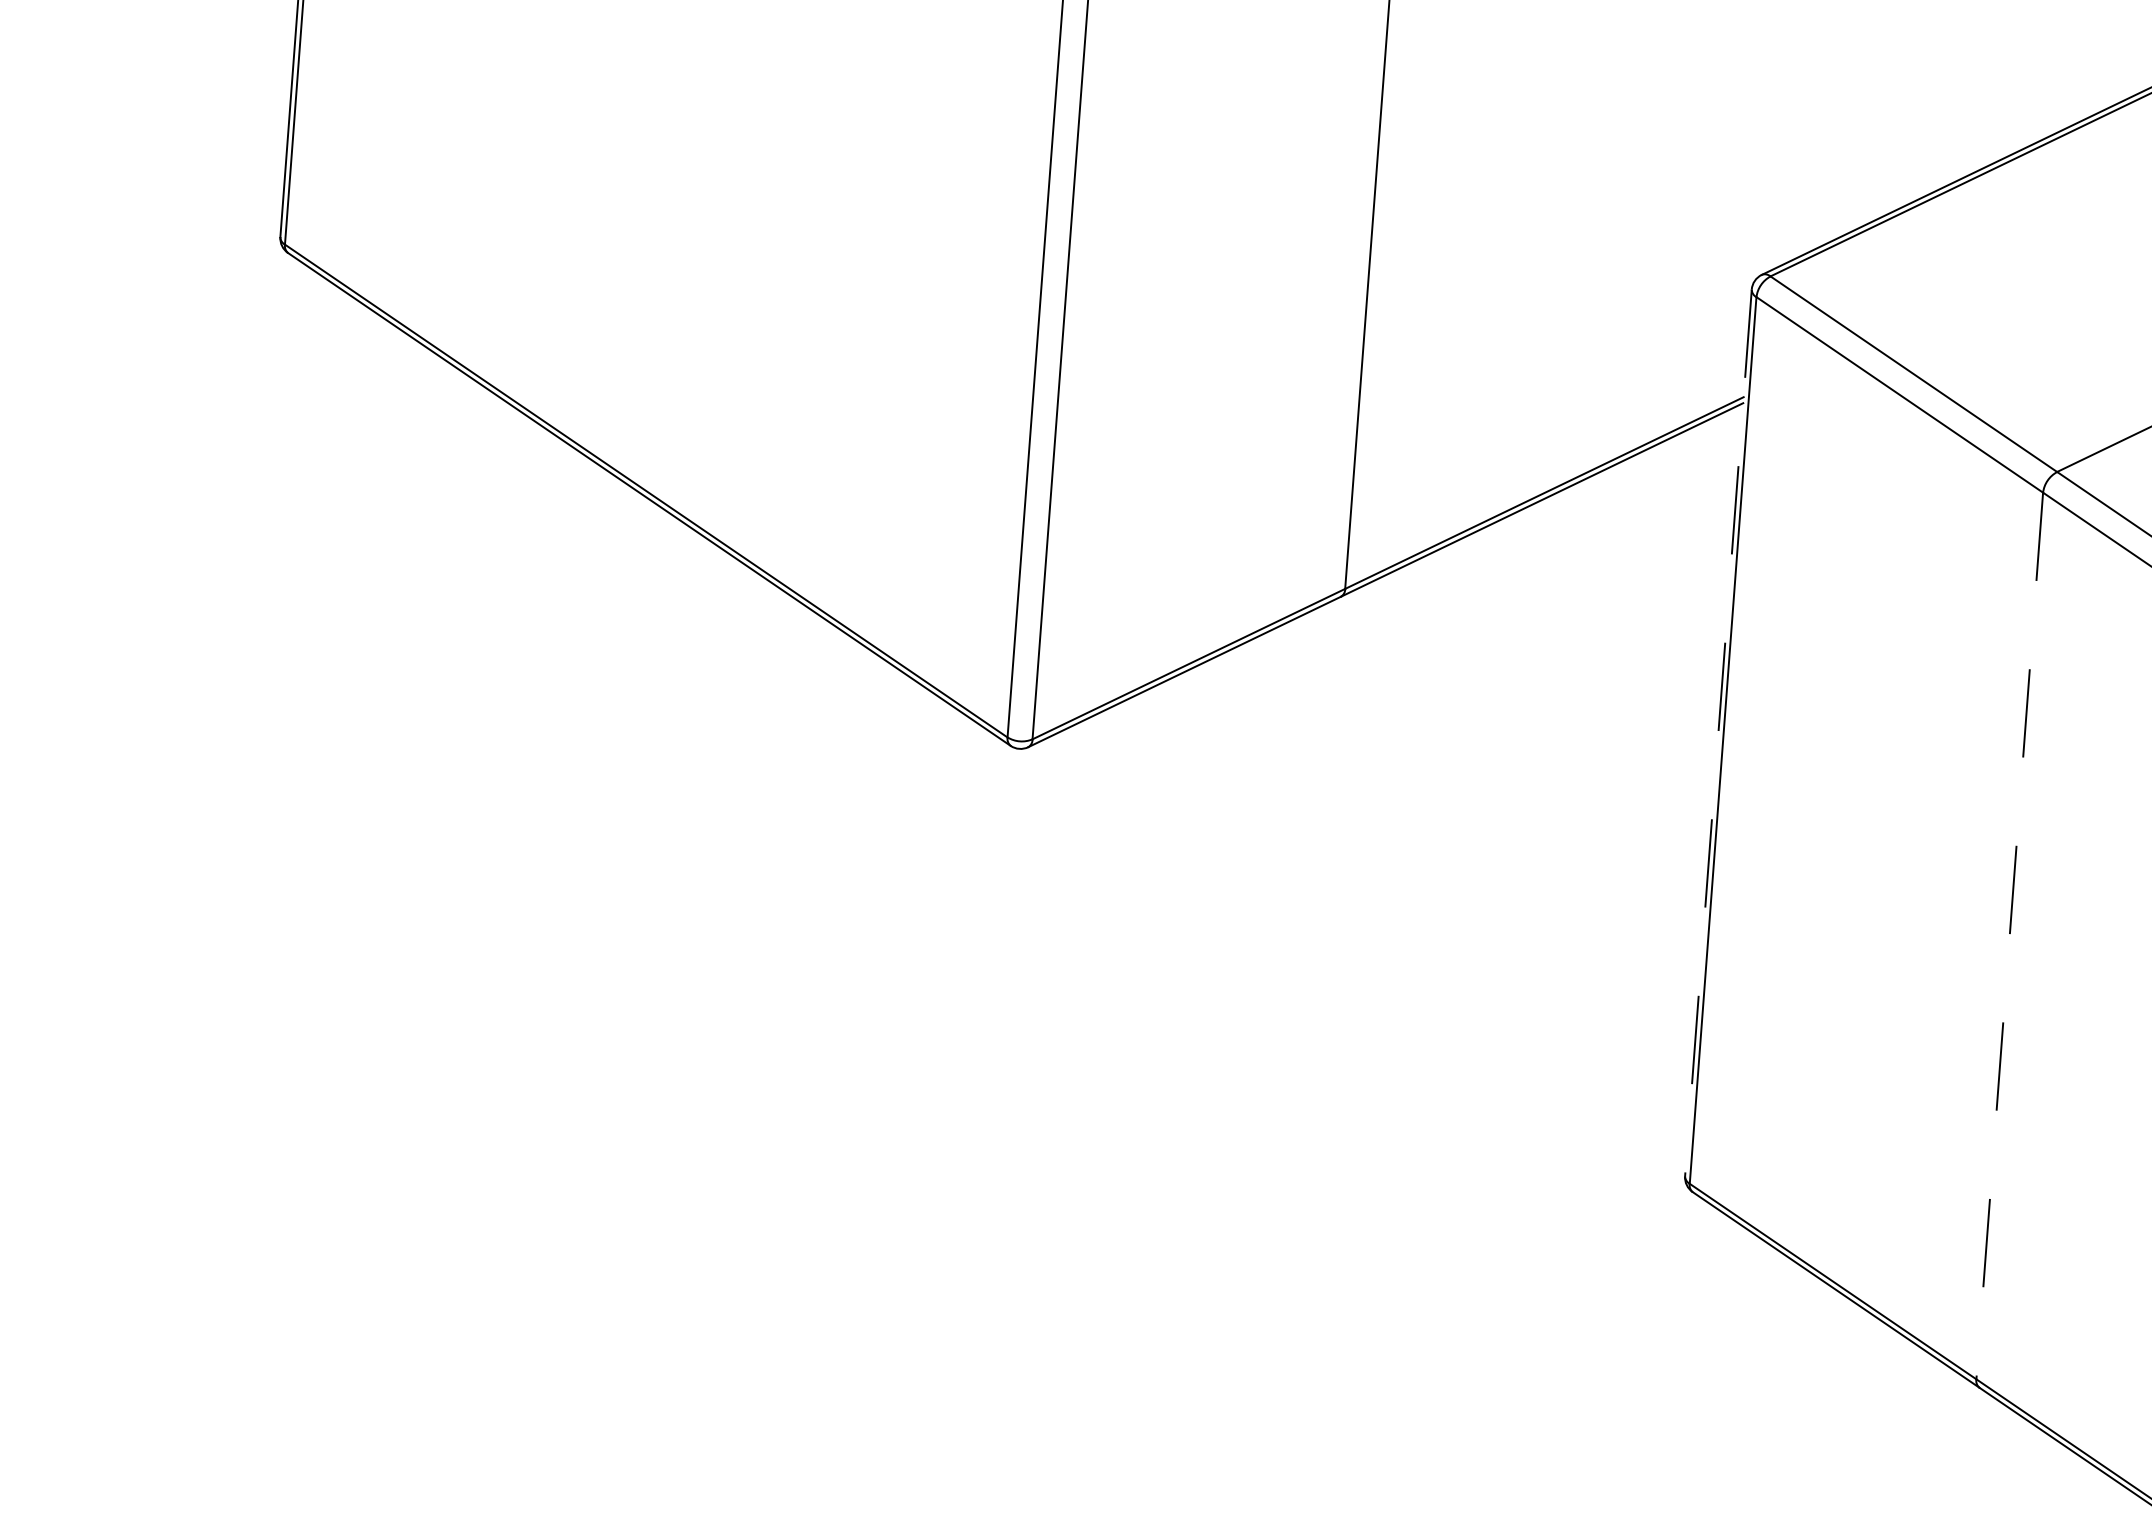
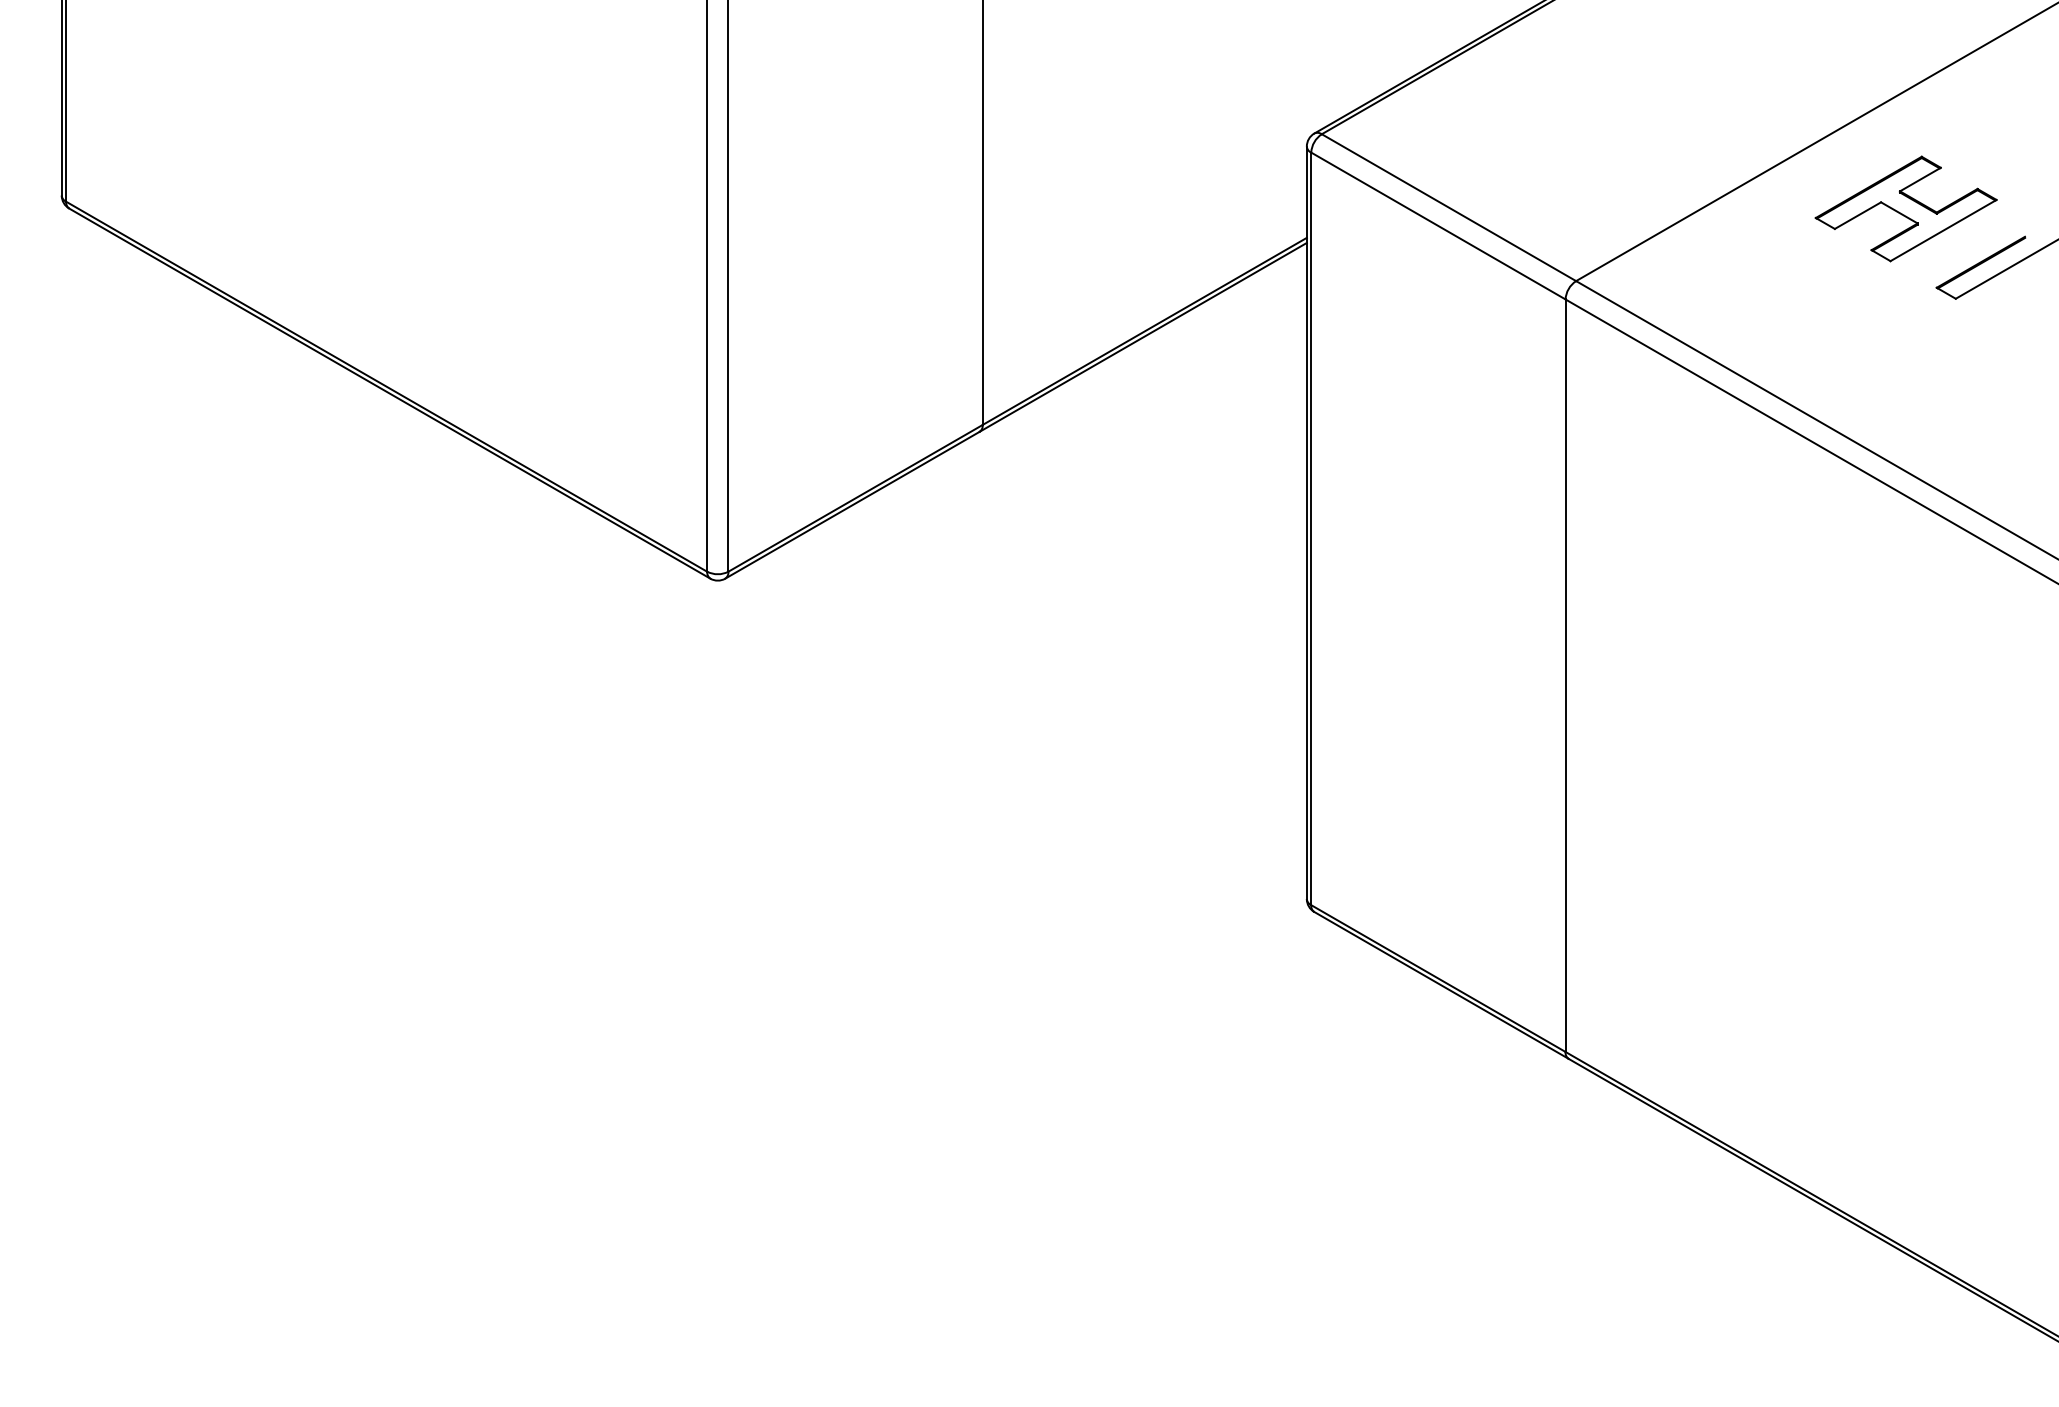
line: (1717, 733) -> (1306, 523), dashed -> solid
line: (2009, 936) -> (1565, 676), dashed -> solid

